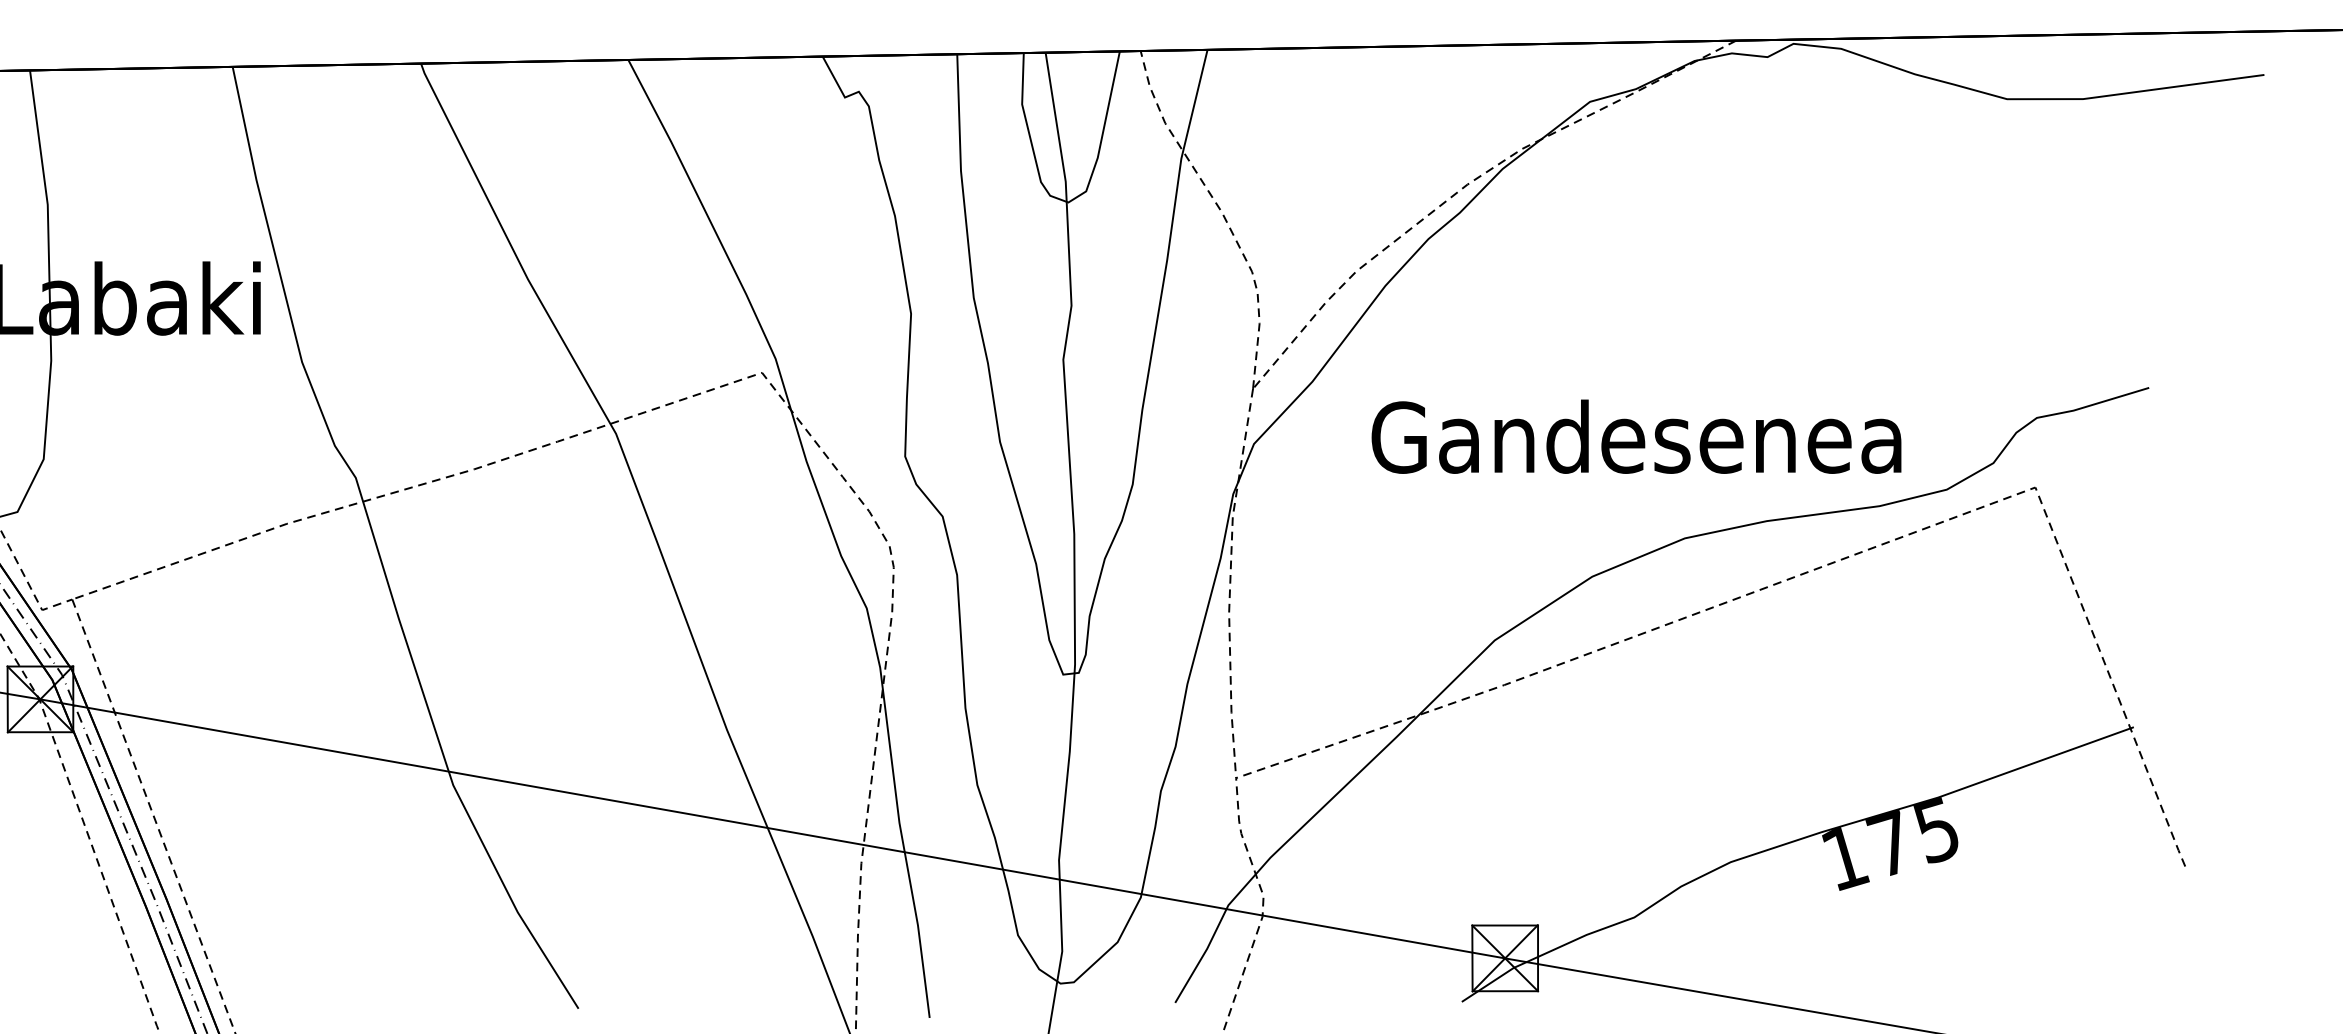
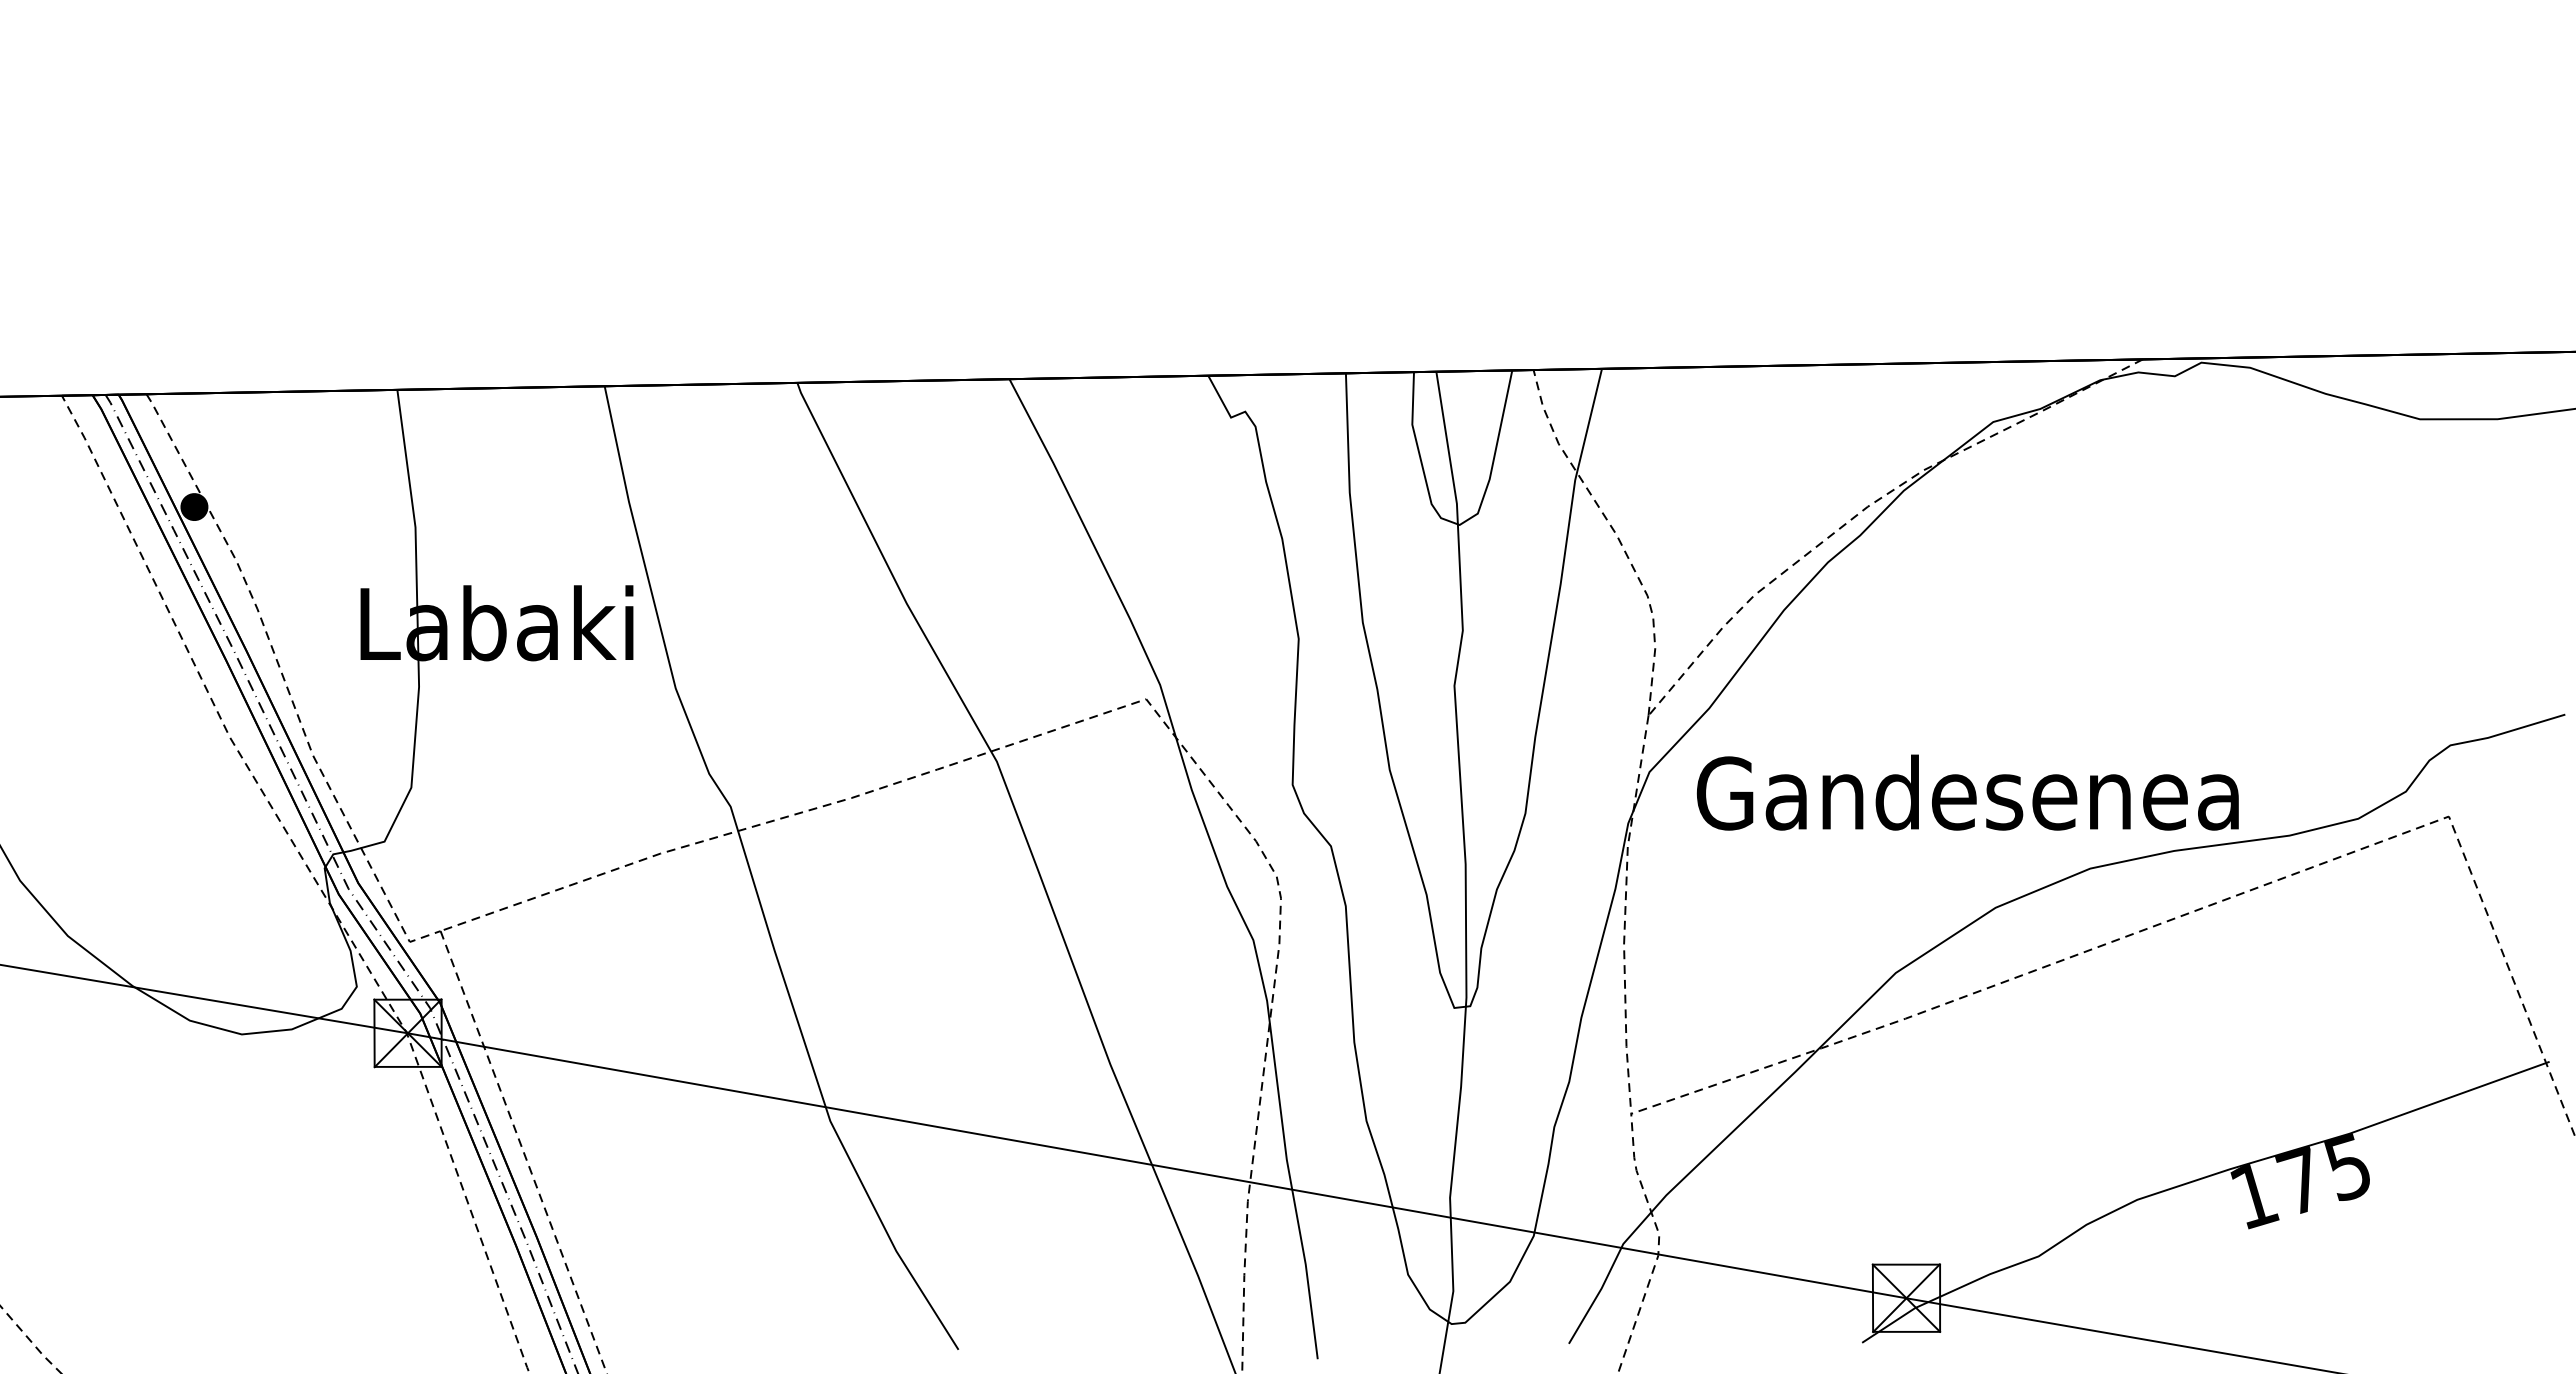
text: (1636, 436) -> (1967, 792), moved

